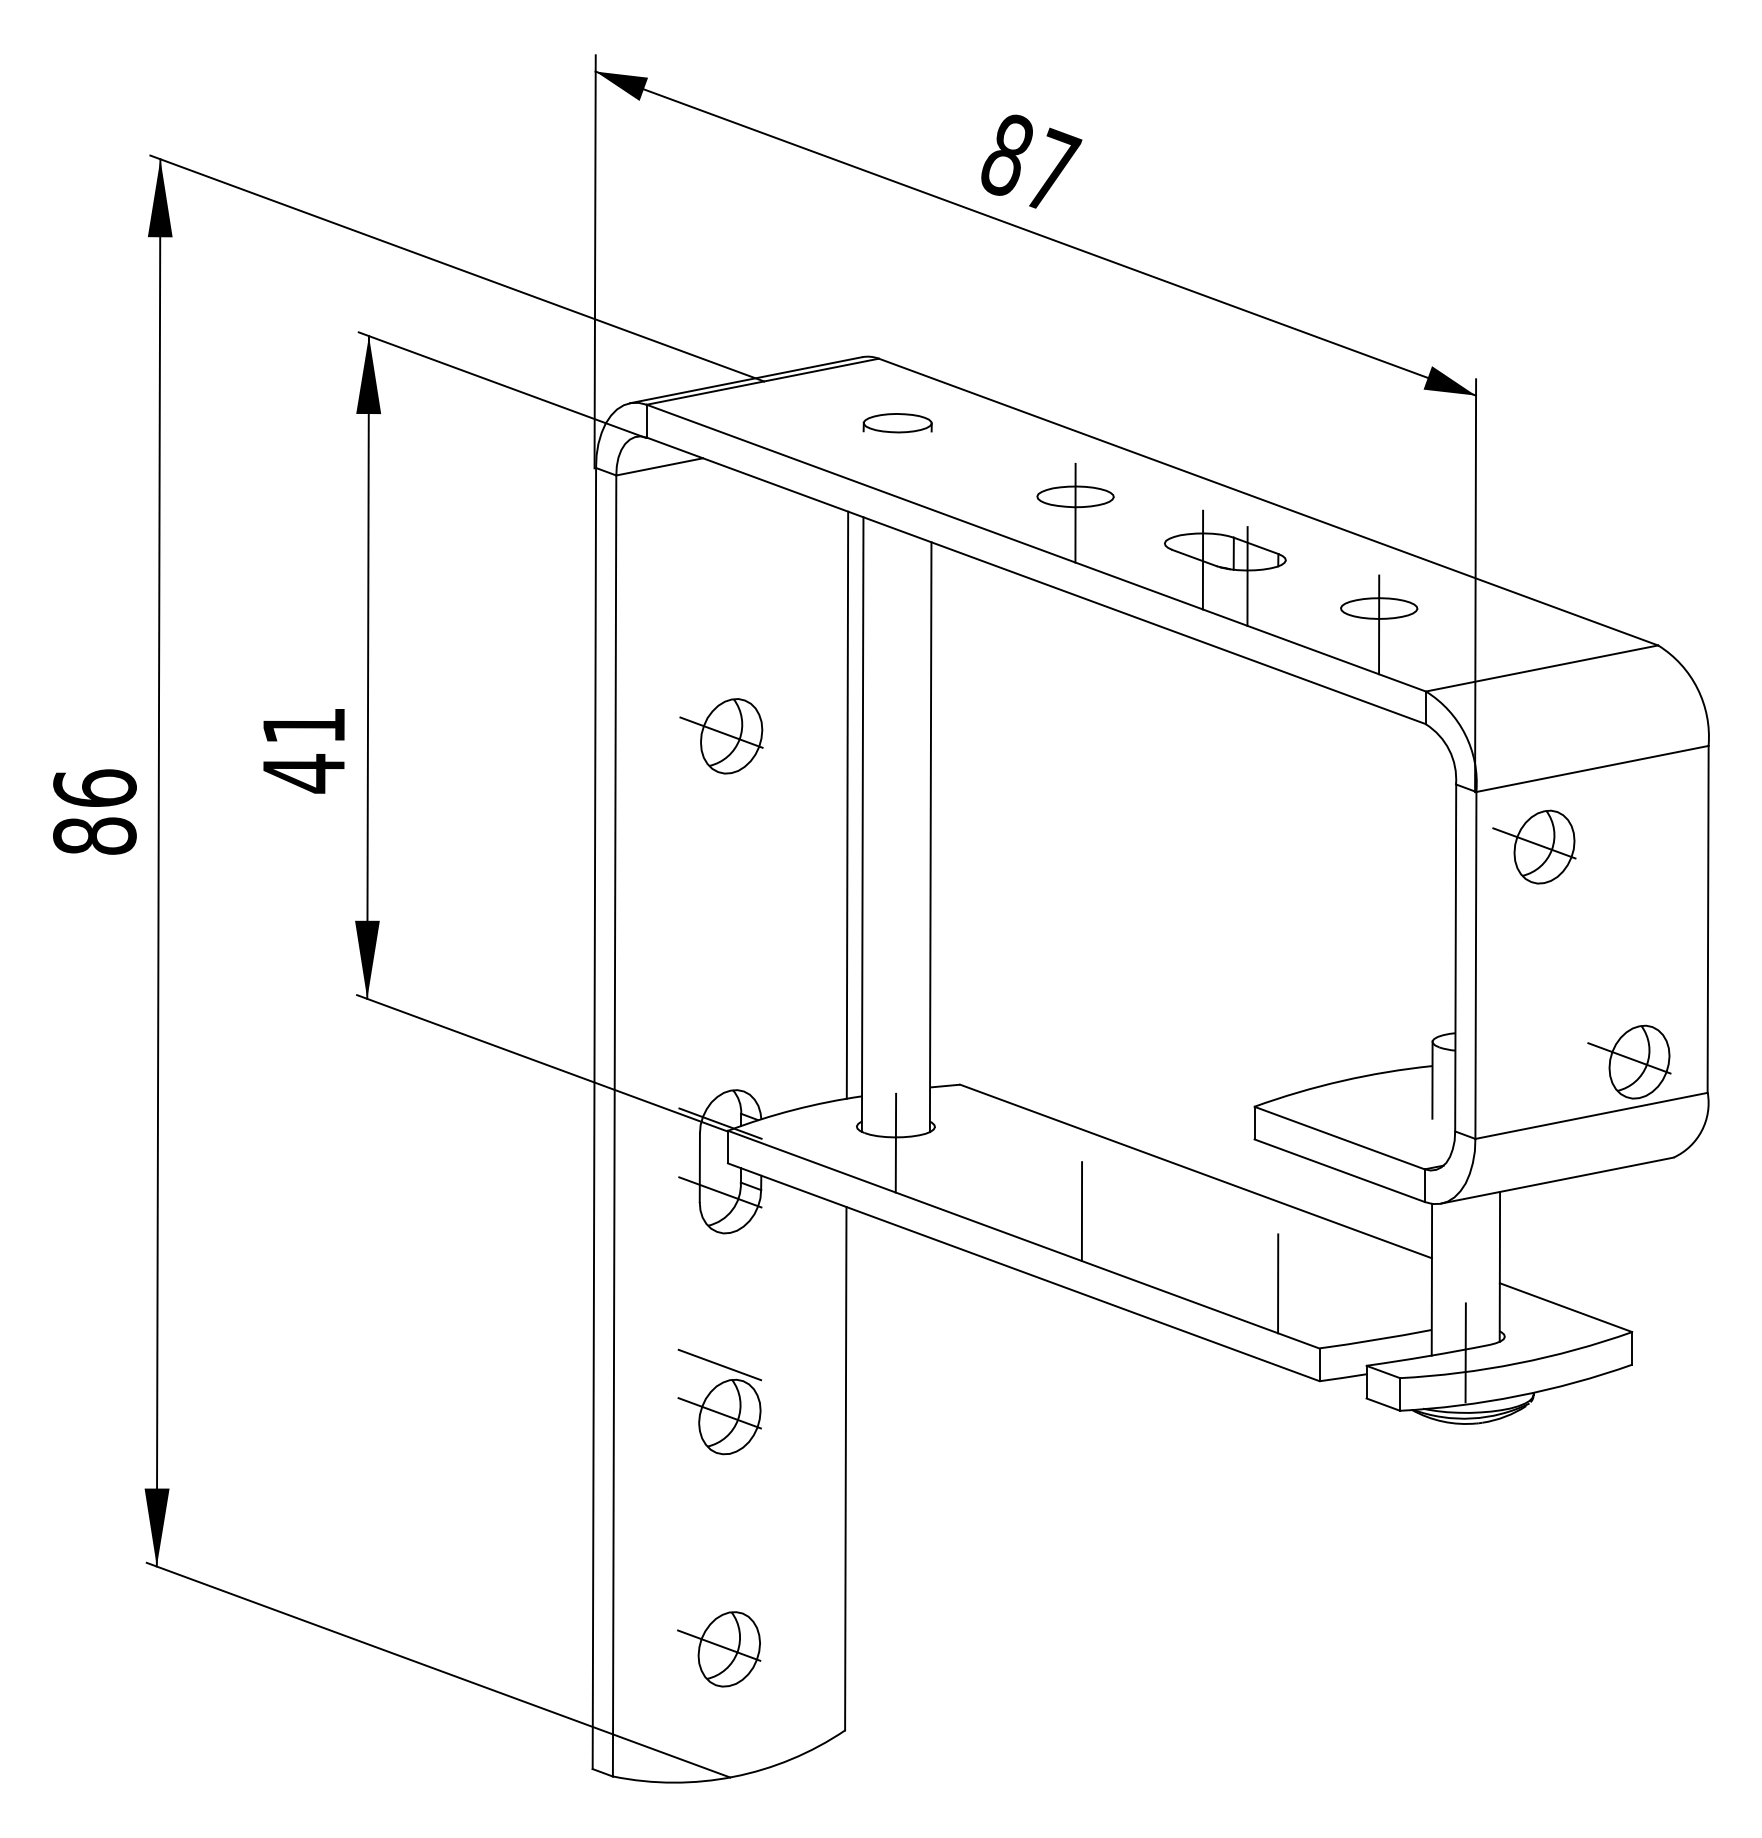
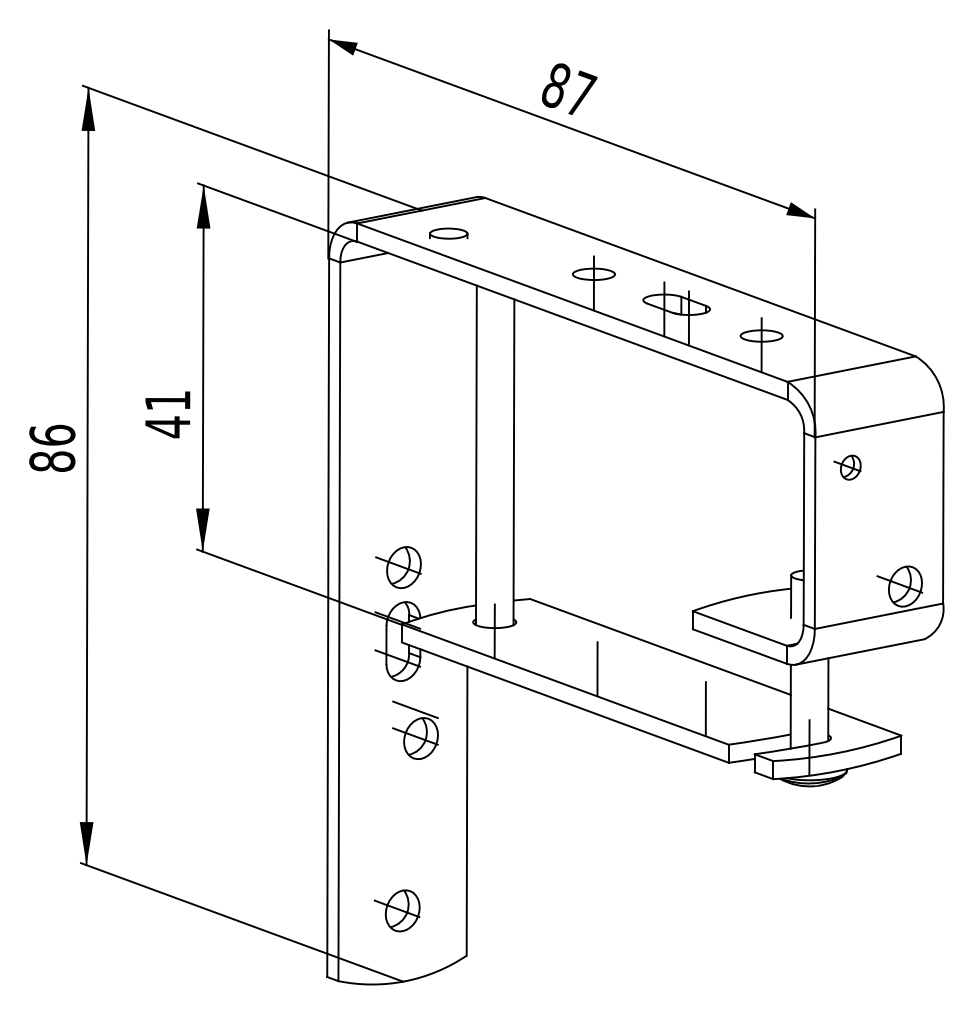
part: (897, 422) -> (448, 233), moved
part: (721, 736) -> (398, 567), moved
line: (846, 804) -> (467, 444), removed
part: (1534, 846) -> (847, 467), size x0.6
part: (719, 1400) -> (415, 729), moved

